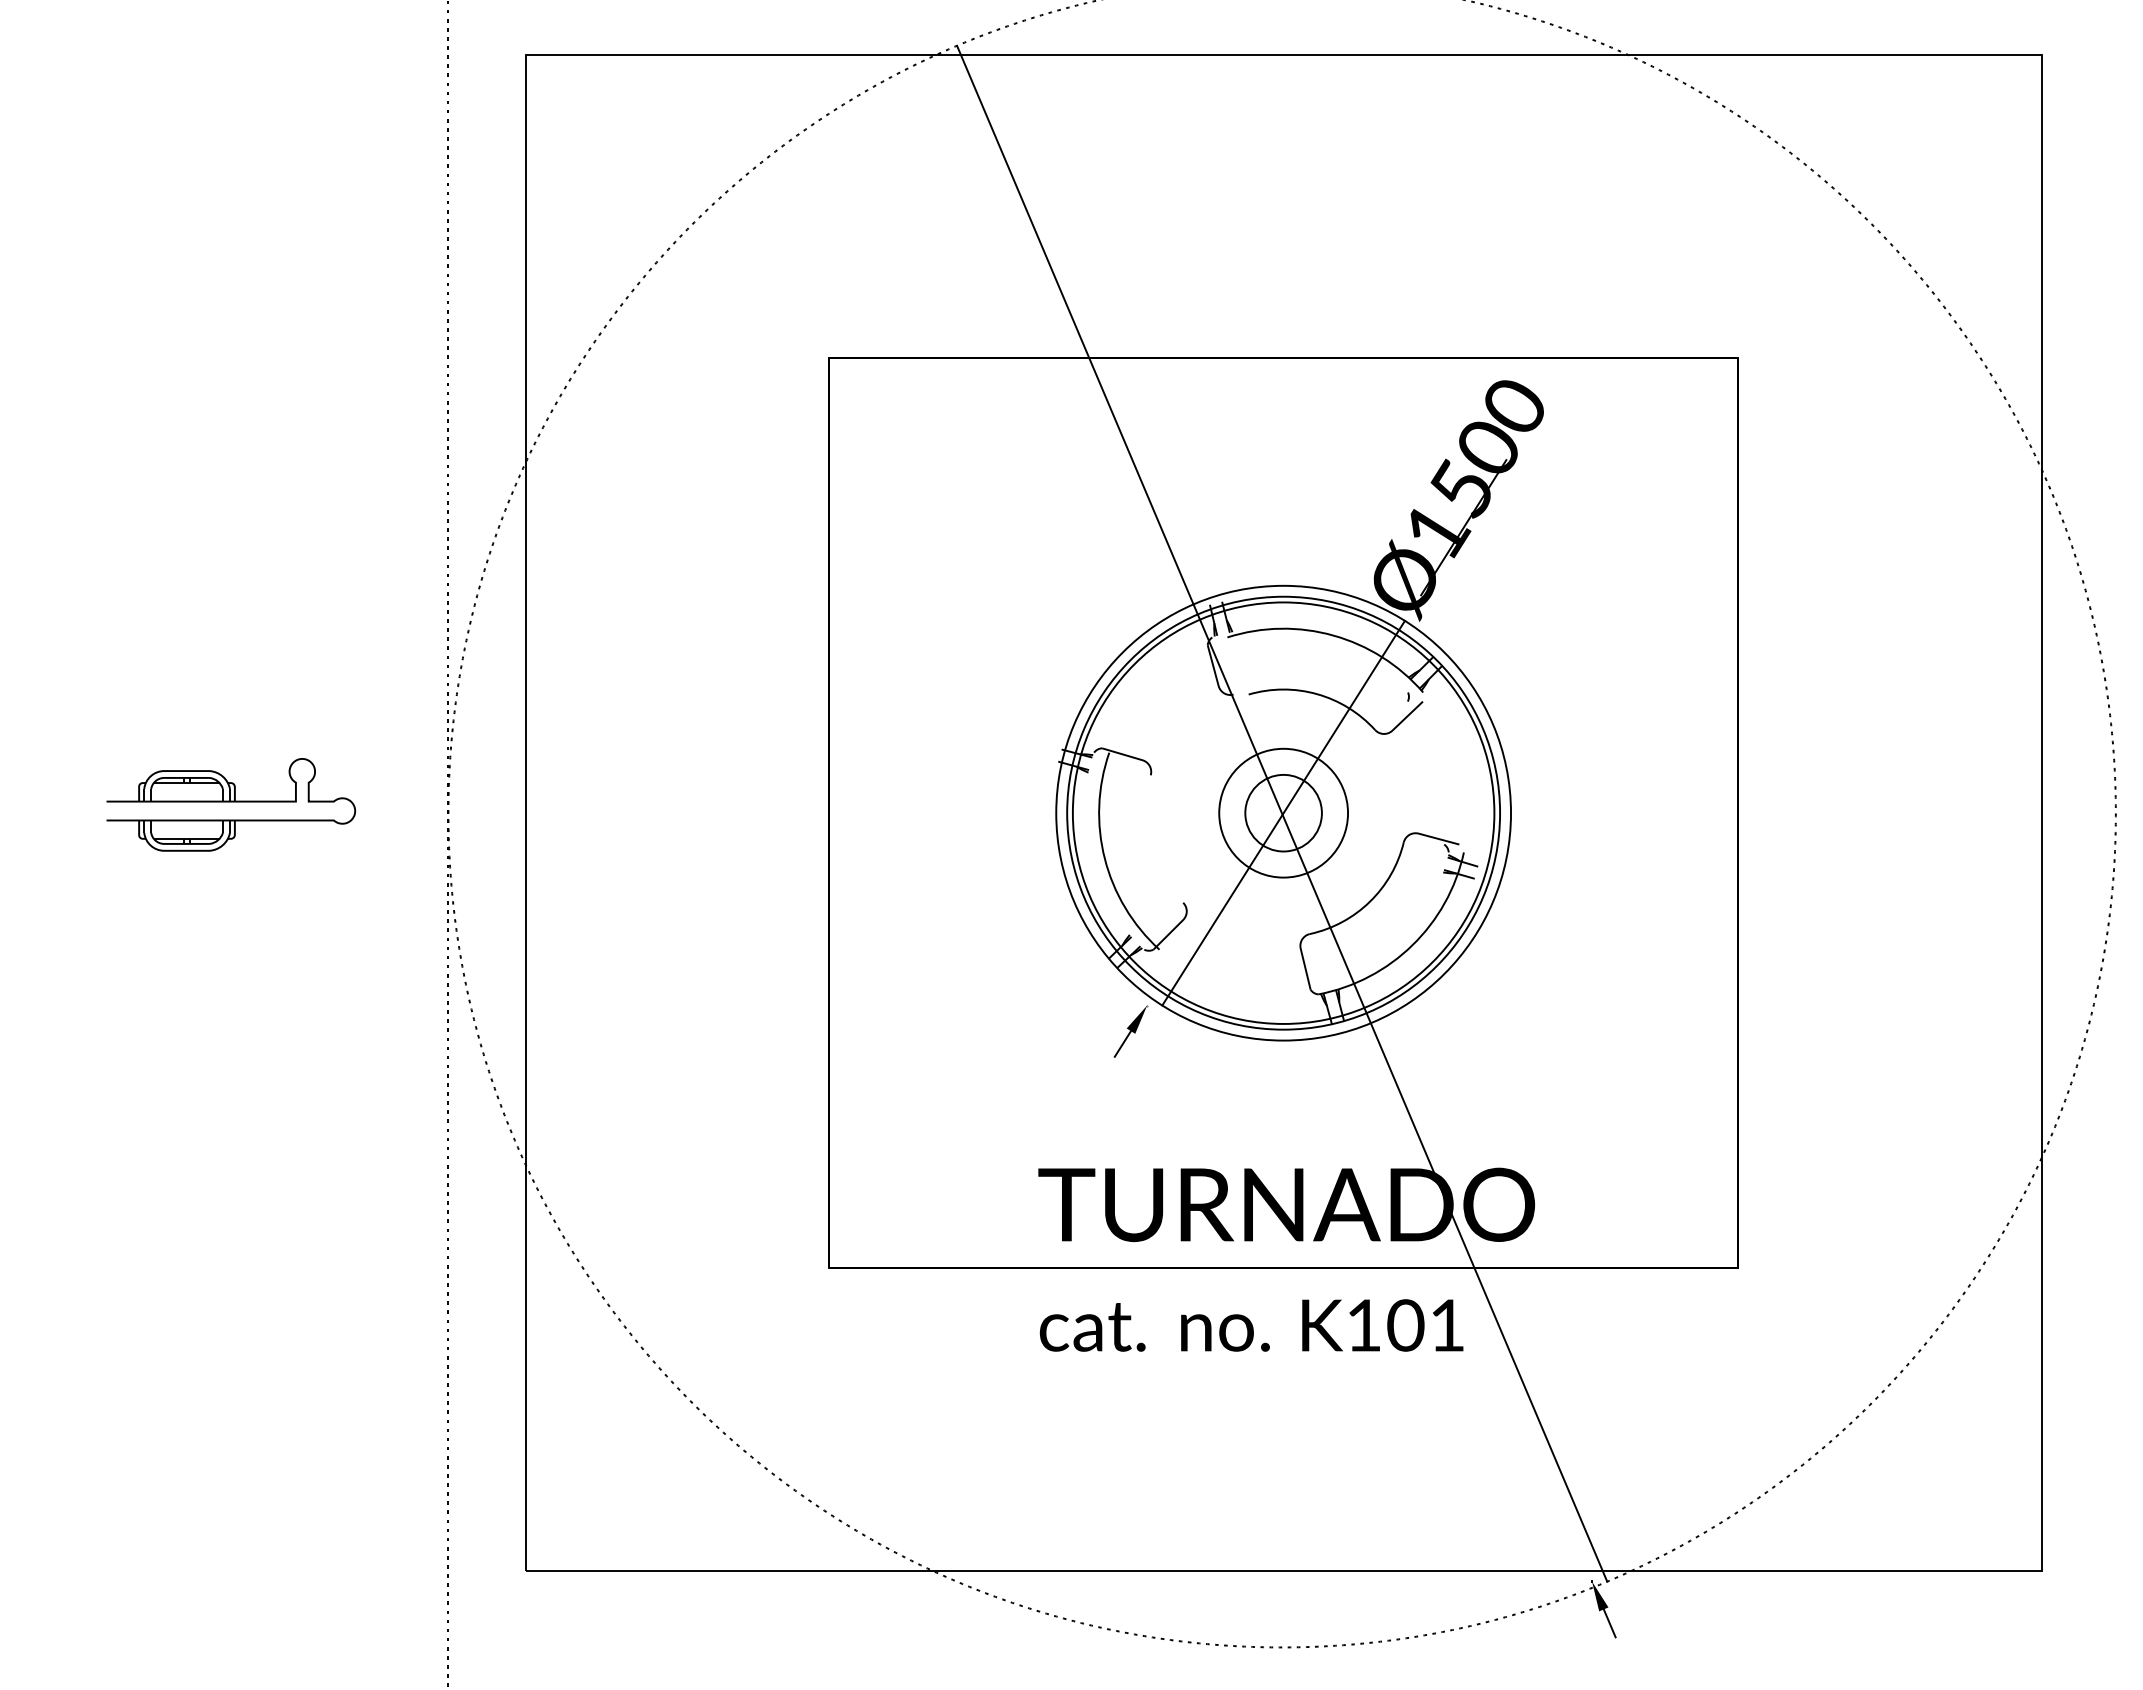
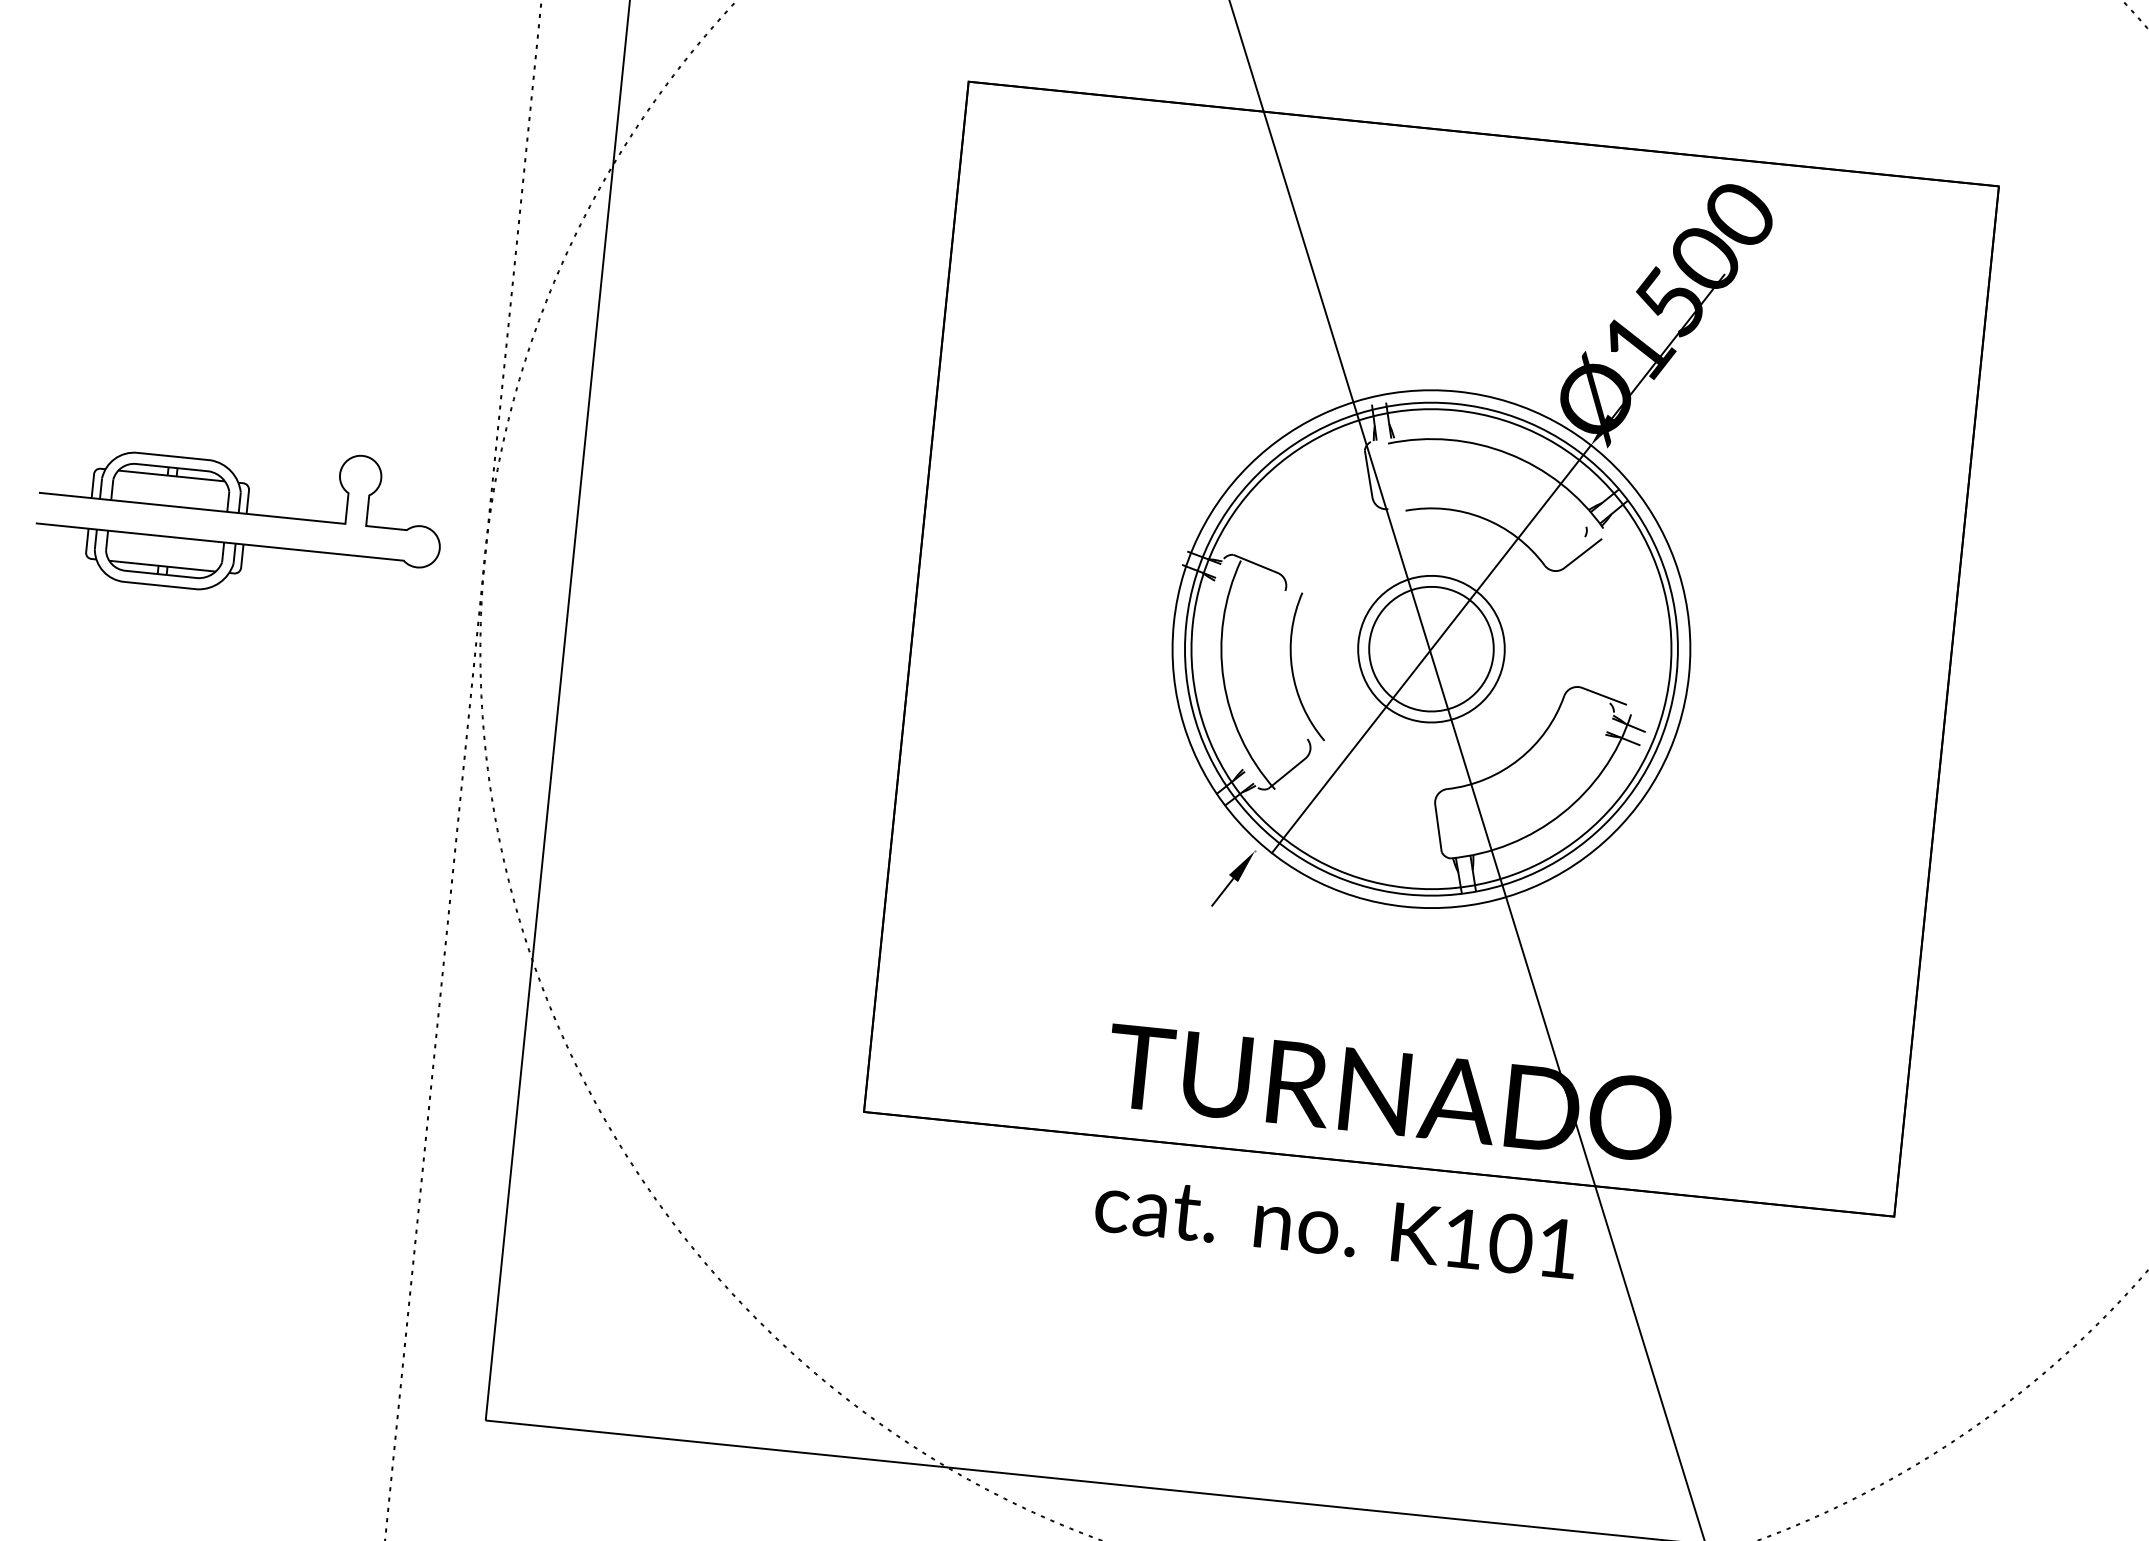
fill: (1414, 606) -> (1603, 430), added
part: (231, 804) -> (240, 518), size x1.43
circle: (1283, 812) -> (1431, 648), size x1.43
arc: (1164, 841) -> (1293, 667), added

